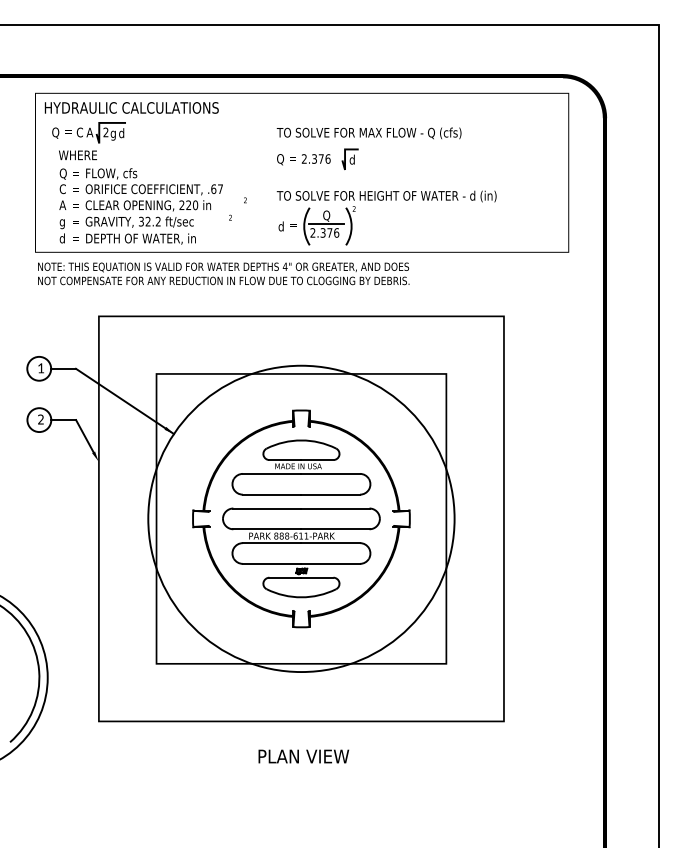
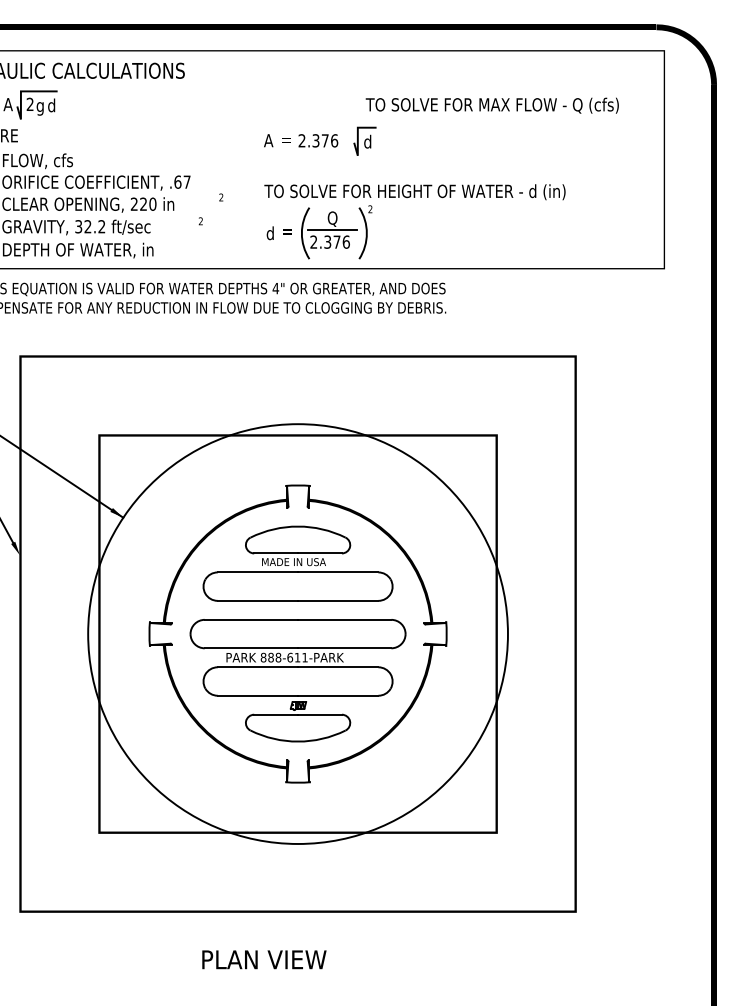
text: (368, 133) -> (491, 105), moved
text: (280, 159) -> (269, 141), Q -> A
text: (303, 756) -> (263, 959), moved

